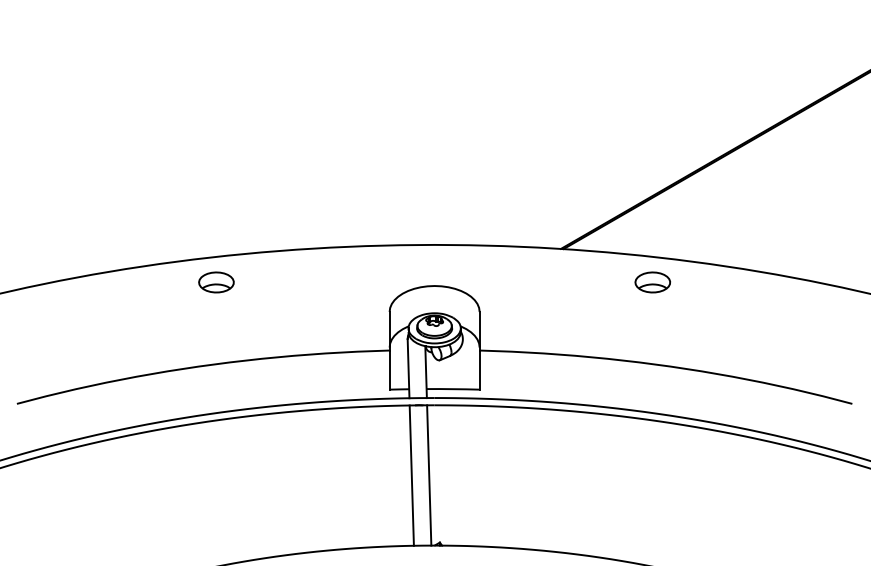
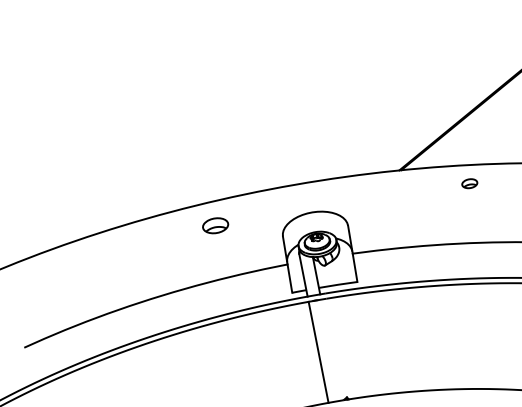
part: (216, 282) -> (215, 225), moved
part: (652, 282) -> (469, 183), size x0.6
line: (429, 475) -> (331, 350), removed

